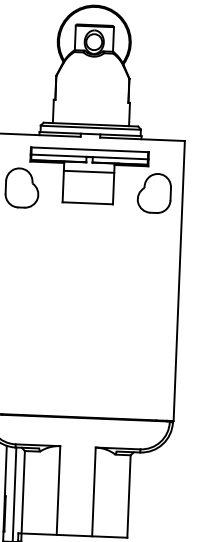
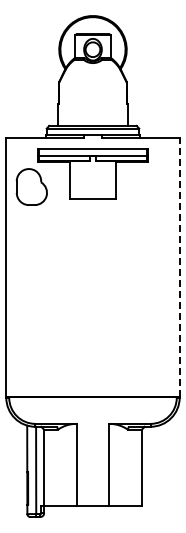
line: (88, 171) -> (92, 169), removed
part: (154, 192) -> (154, 186), removed
line: (179, 280) -> (180, 266), solid -> dashed

